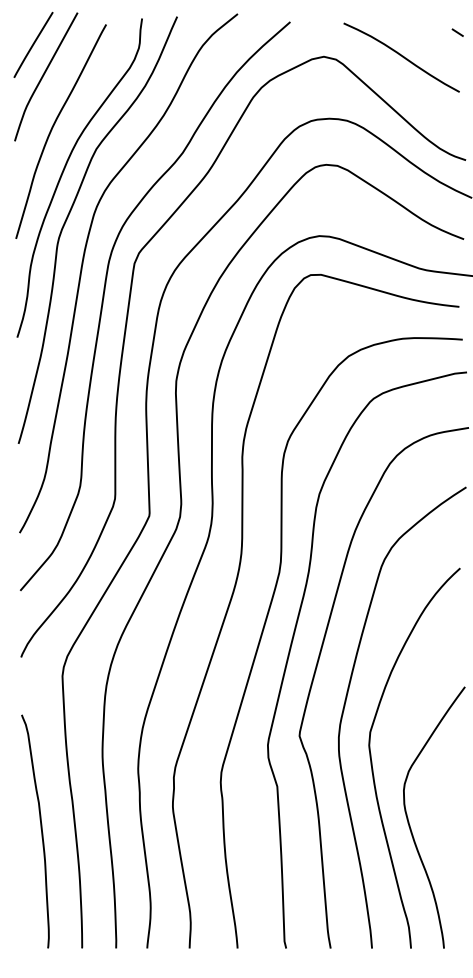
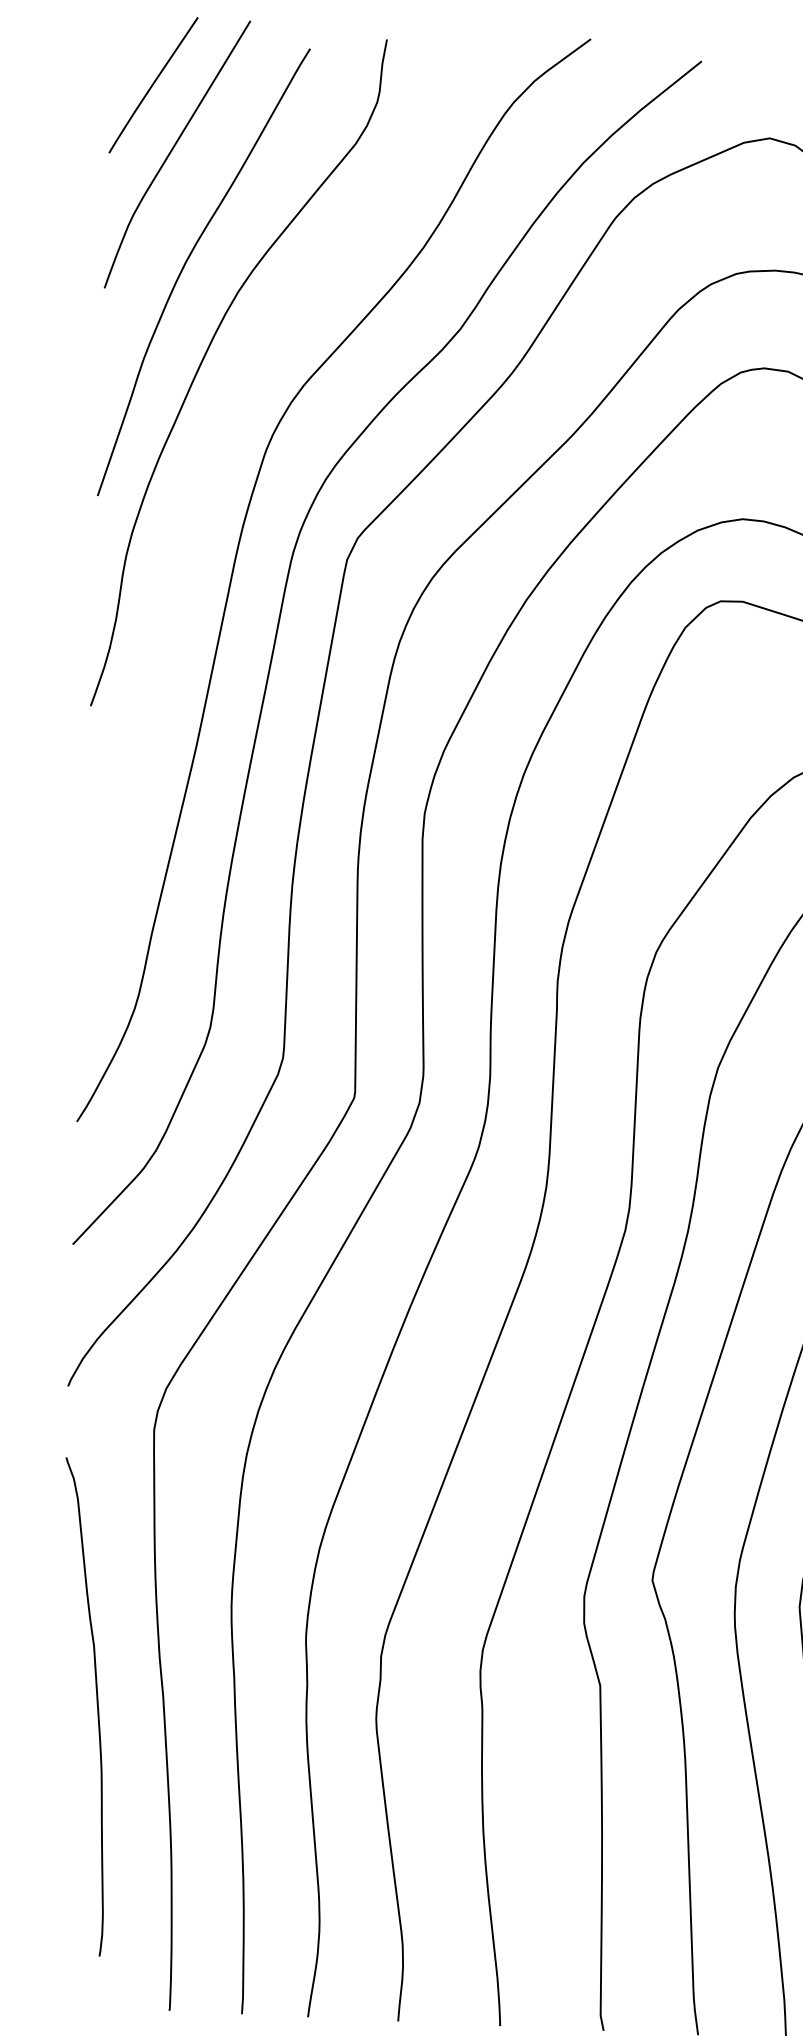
curve: (69, 215) -> (213, 451), removed
curve: (40, 829) -> (94, 1702), moved

